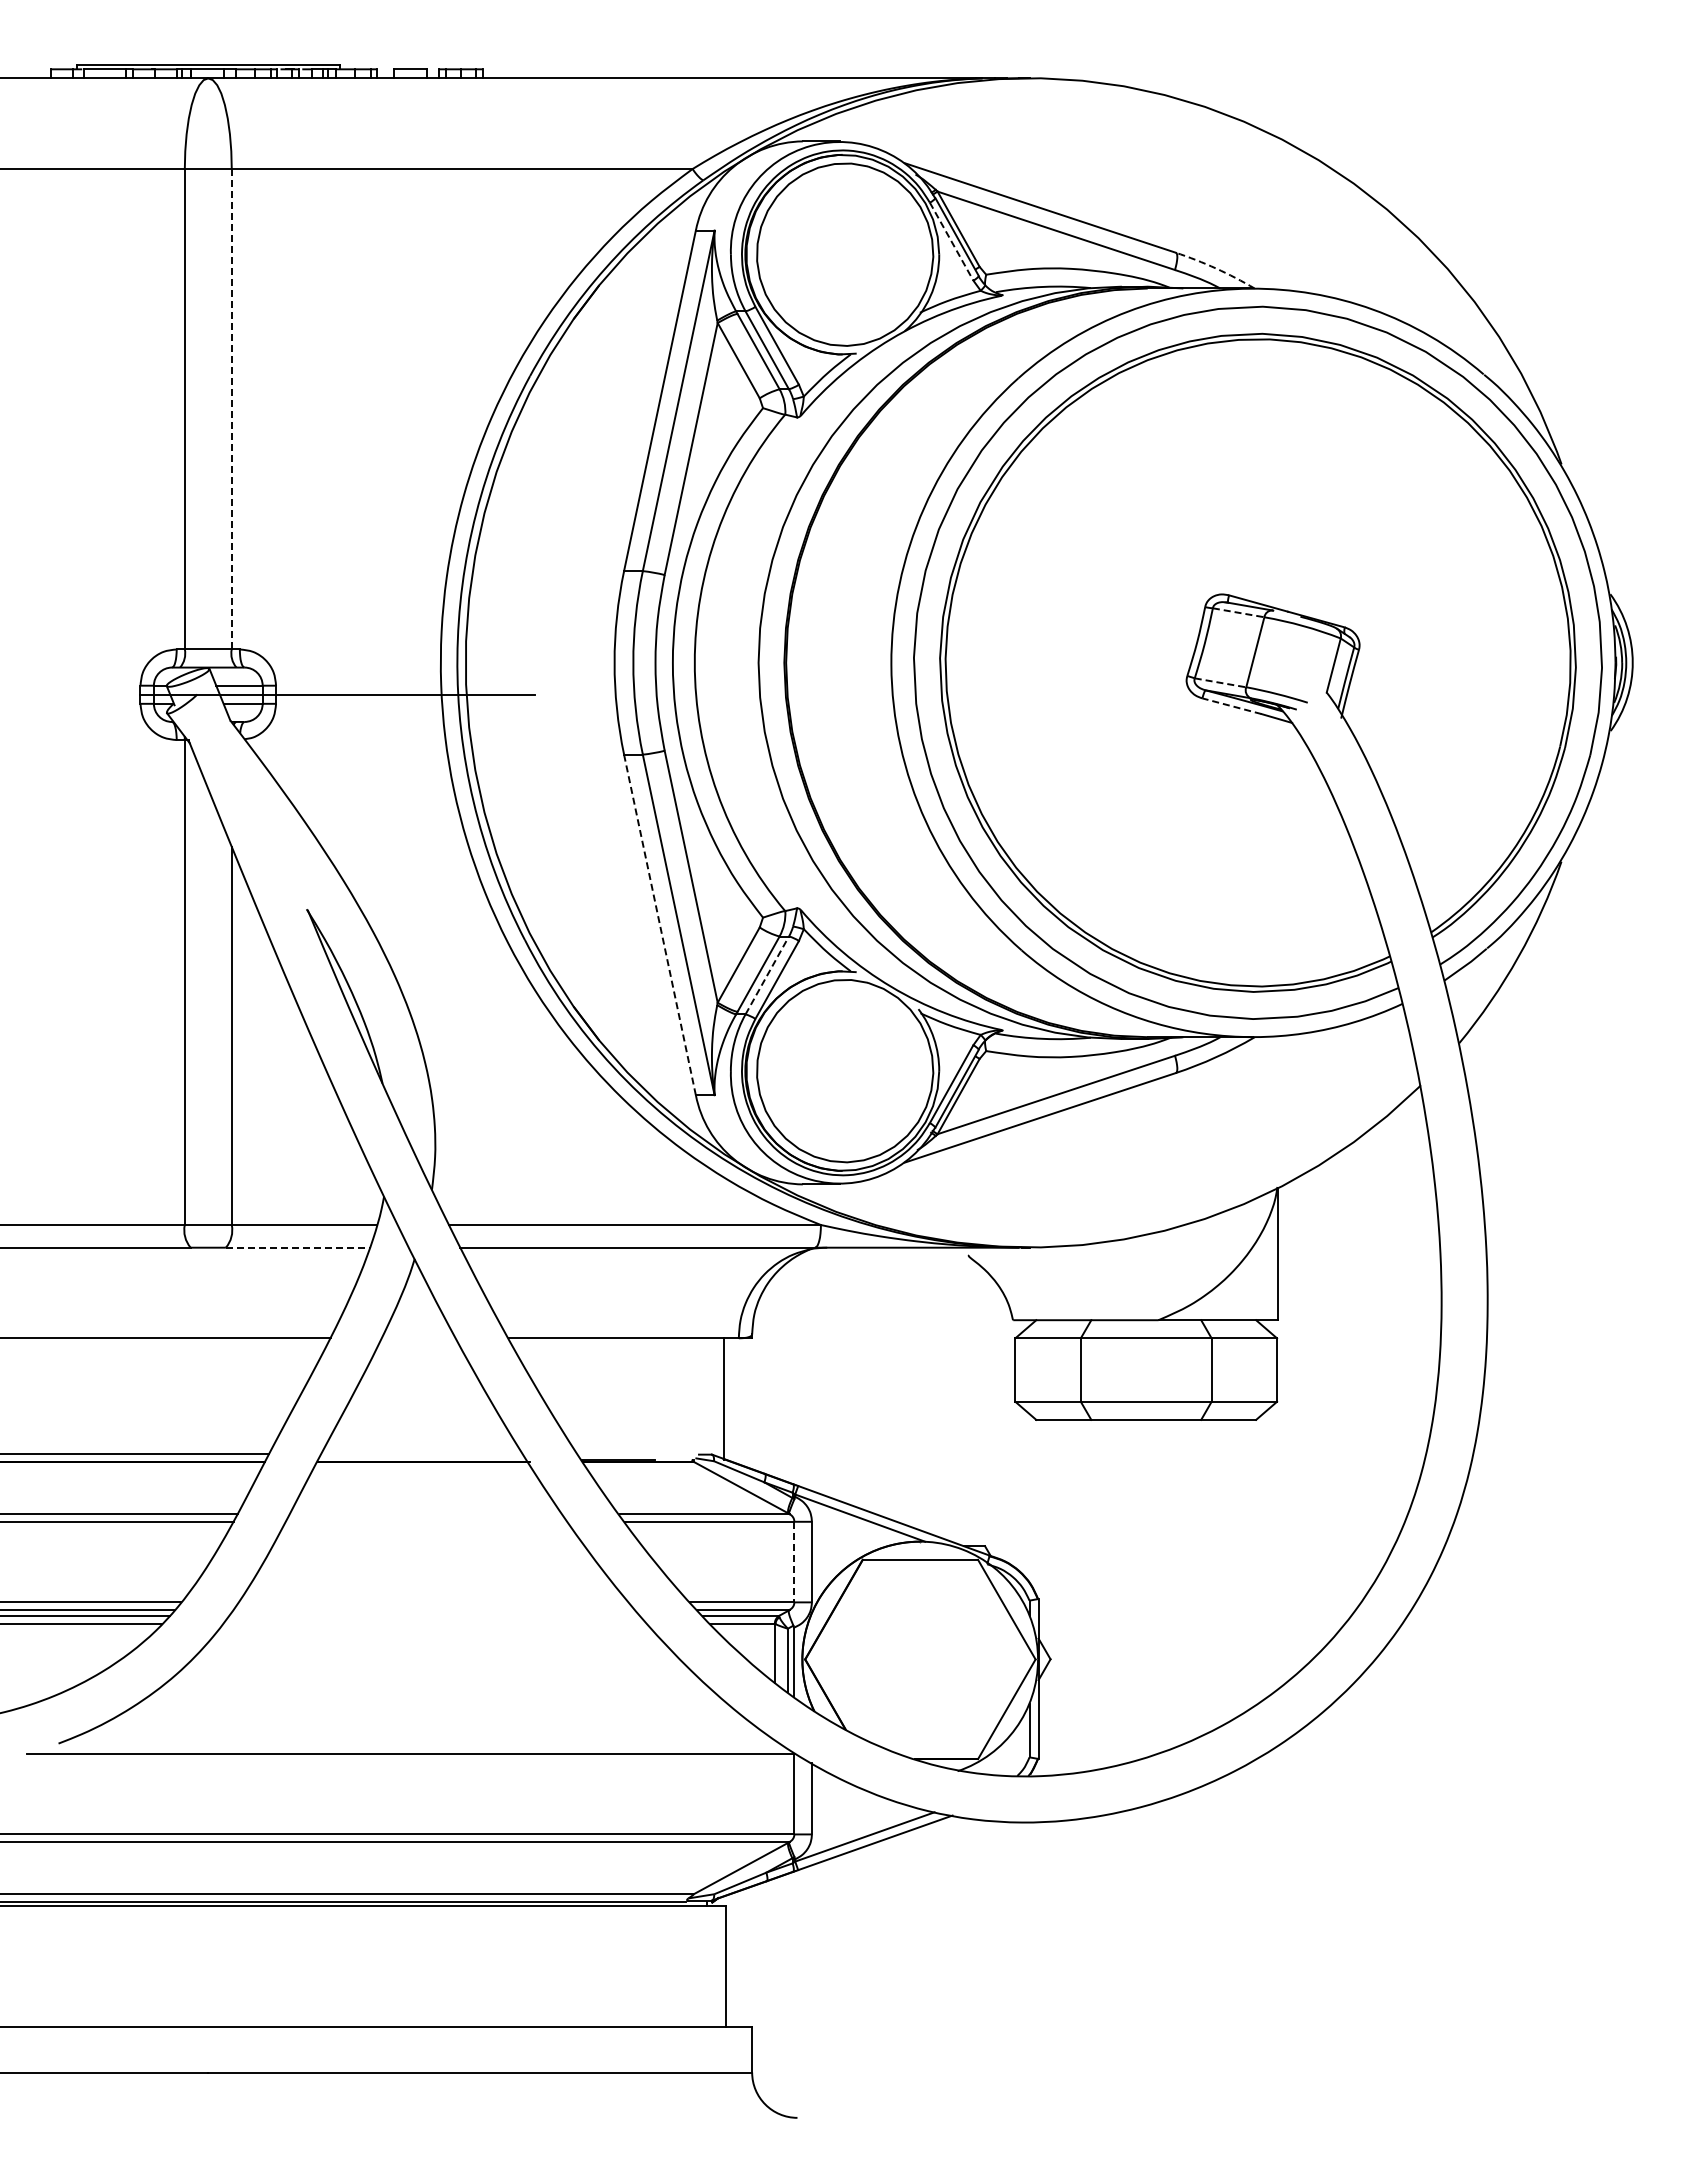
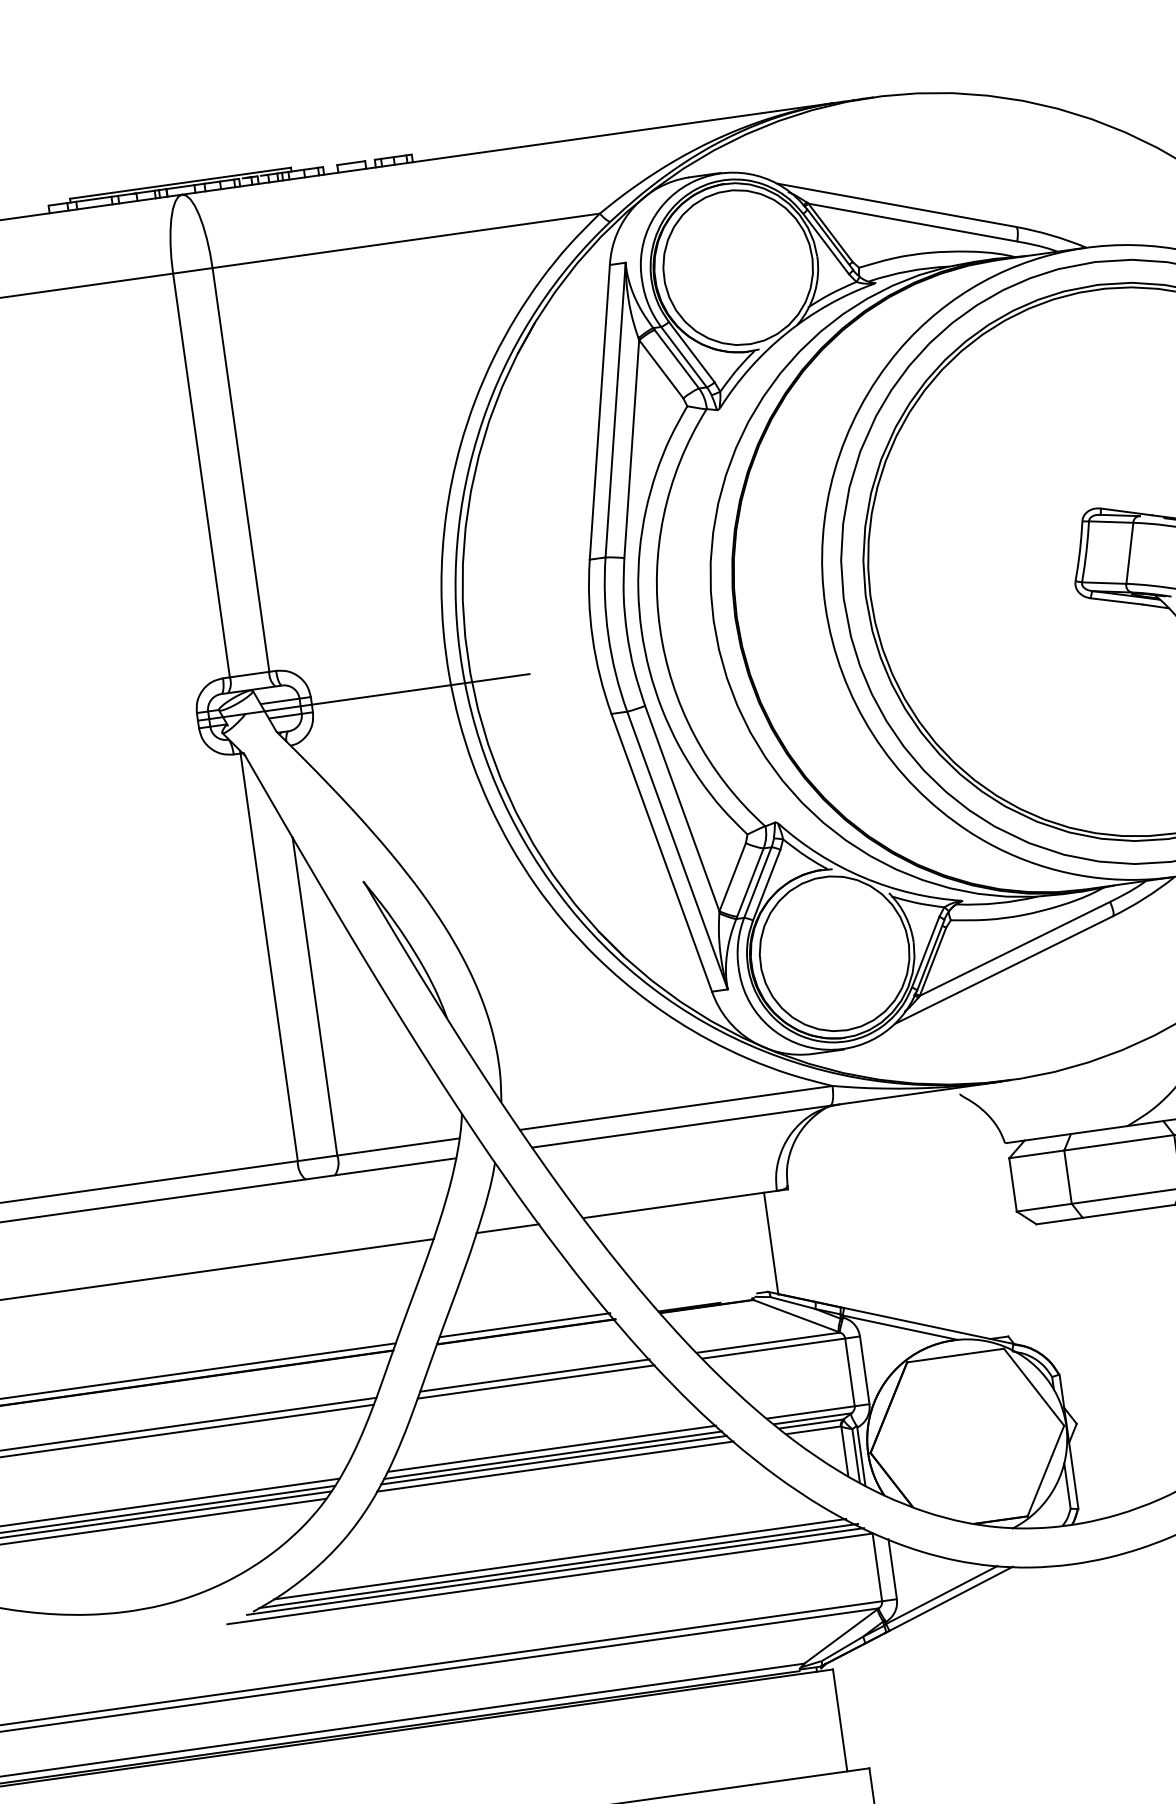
line: (951, 241) -> (826, 243), dashed -> solid
arc: (1216, 268) -> (1051, 235), dashed -> solid
line: (231, 409) -> (240, 470), dashed -> solid
line: (1239, 612) -> (1111, 521), dashed -> solid
line: (1221, 682) -> (1105, 582), dashed -> solid
line: (1231, 706) -> (1116, 601), dashed -> solid
line: (659, 924) -> (661, 852), dashed -> solid
line: (767, 975) -> (758, 882), dashed -> solid
line: (298, 1247) -> (396, 1166), dashed -> solid
line: (418, 1338) -> (507, 1228), added
line: (422, 1453) -> (524, 1325), added
line: (425, 1514) -> (534, 1375), added
line: (426, 1521) -> (535, 1381), added
line: (794, 1562) -> (850, 1372), dashed -> solid
line: (433, 1602) -> (551, 1448), added
line: (434, 1610) -> (553, 1455), added
line: (434, 1615) -> (553, 1459), added
line: (434, 1623) -> (554, 1466), added
line: (425, 1732) -> (560, 1559), added
line: (422, 1740) -> (558, 1566), added
line: (418, 1746) -> (555, 1571), added

